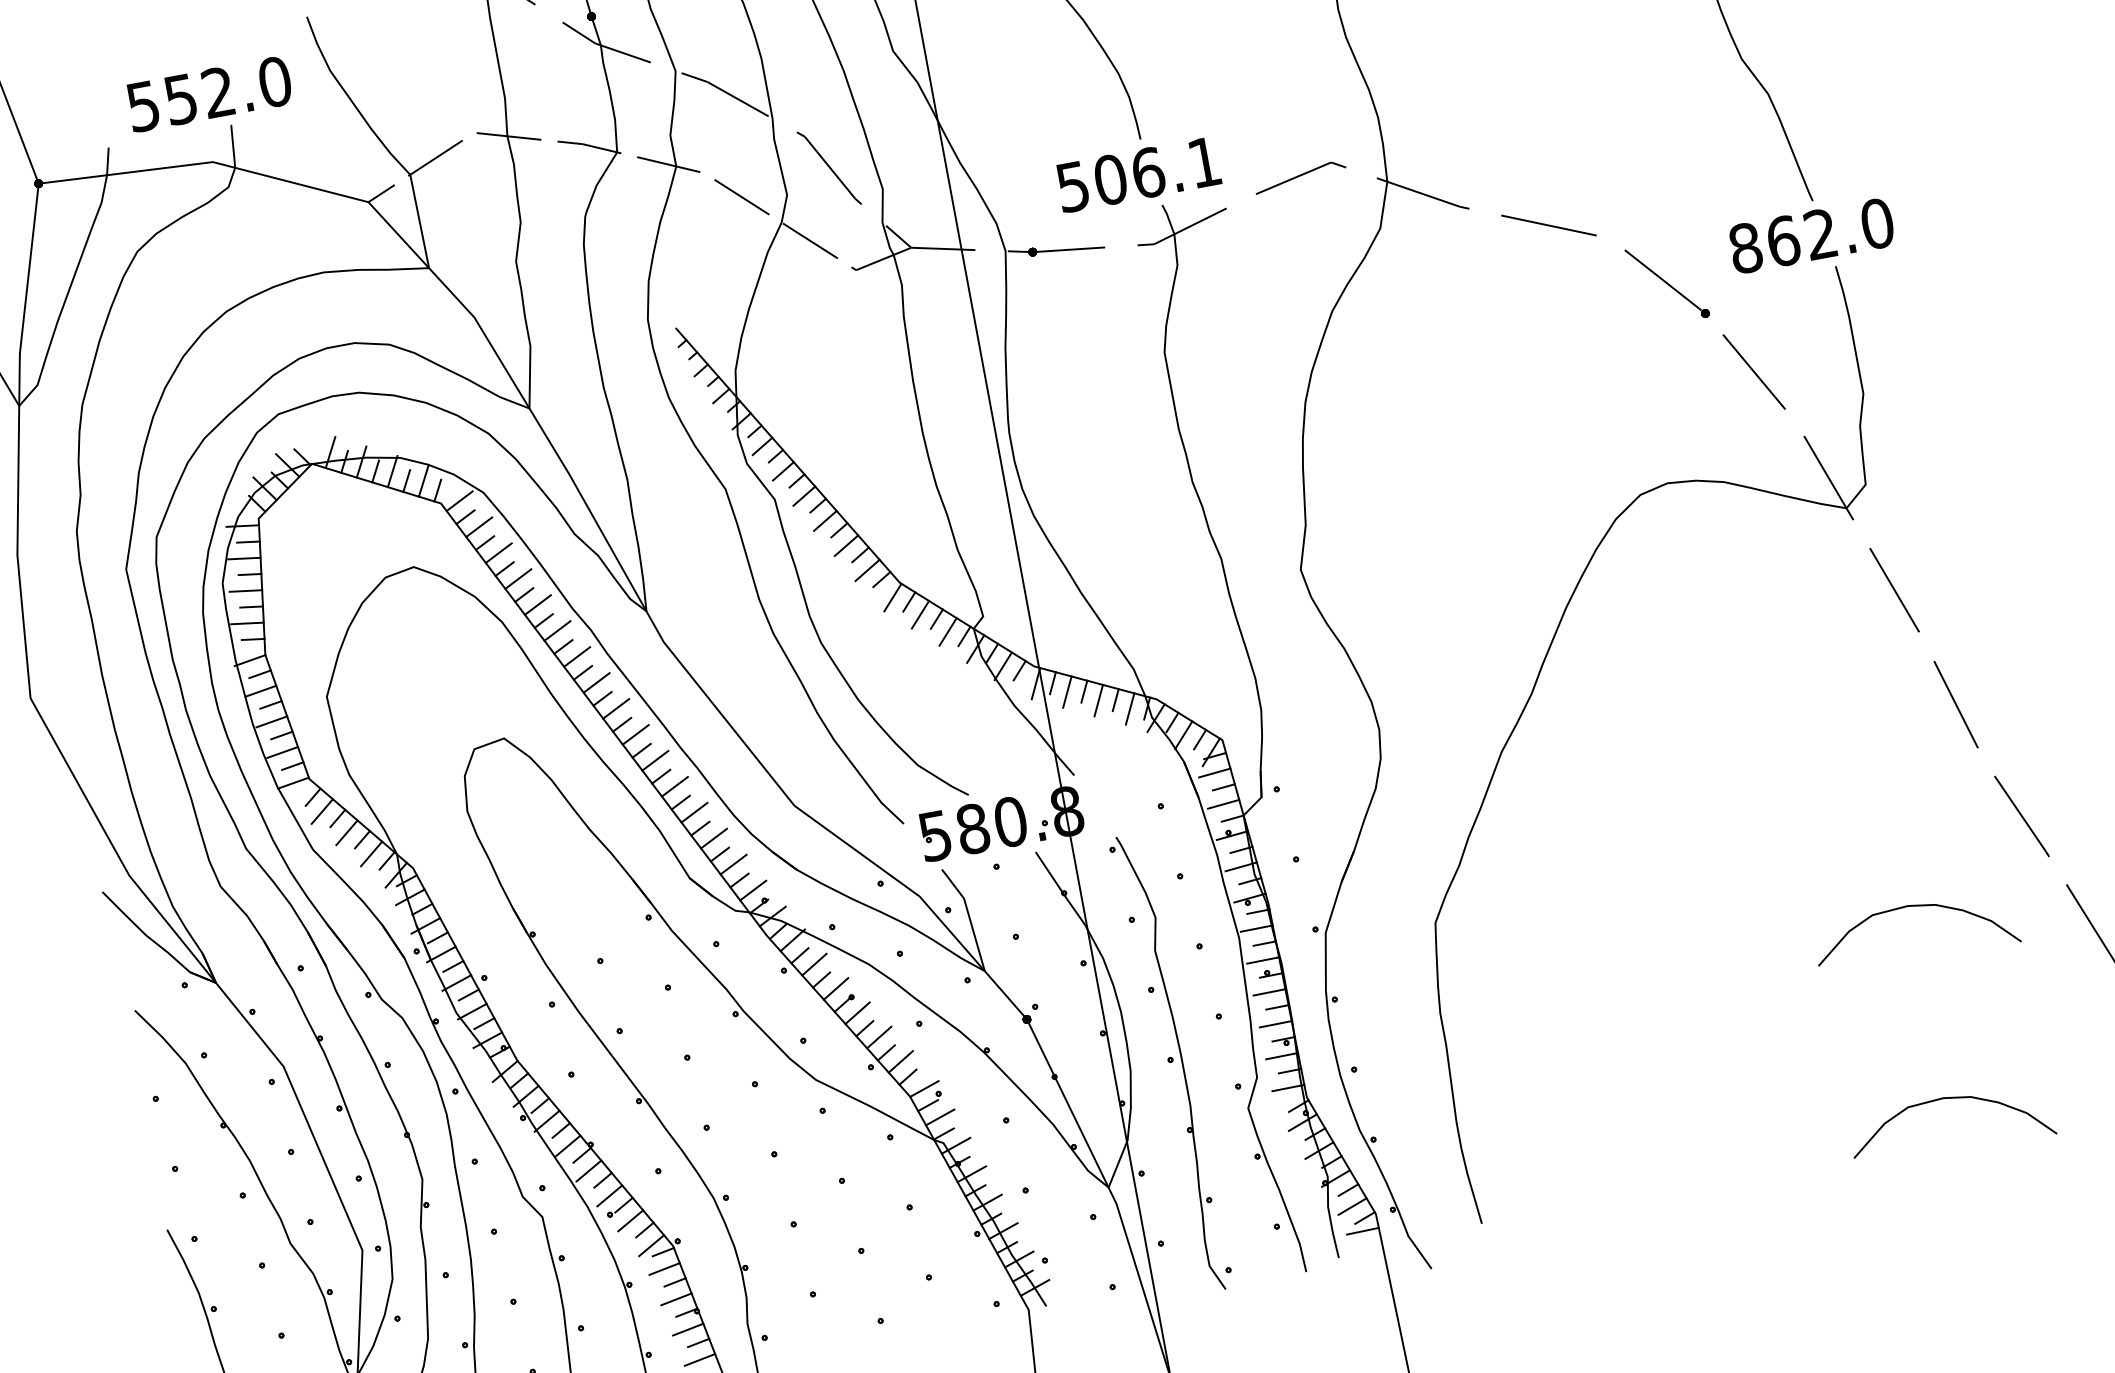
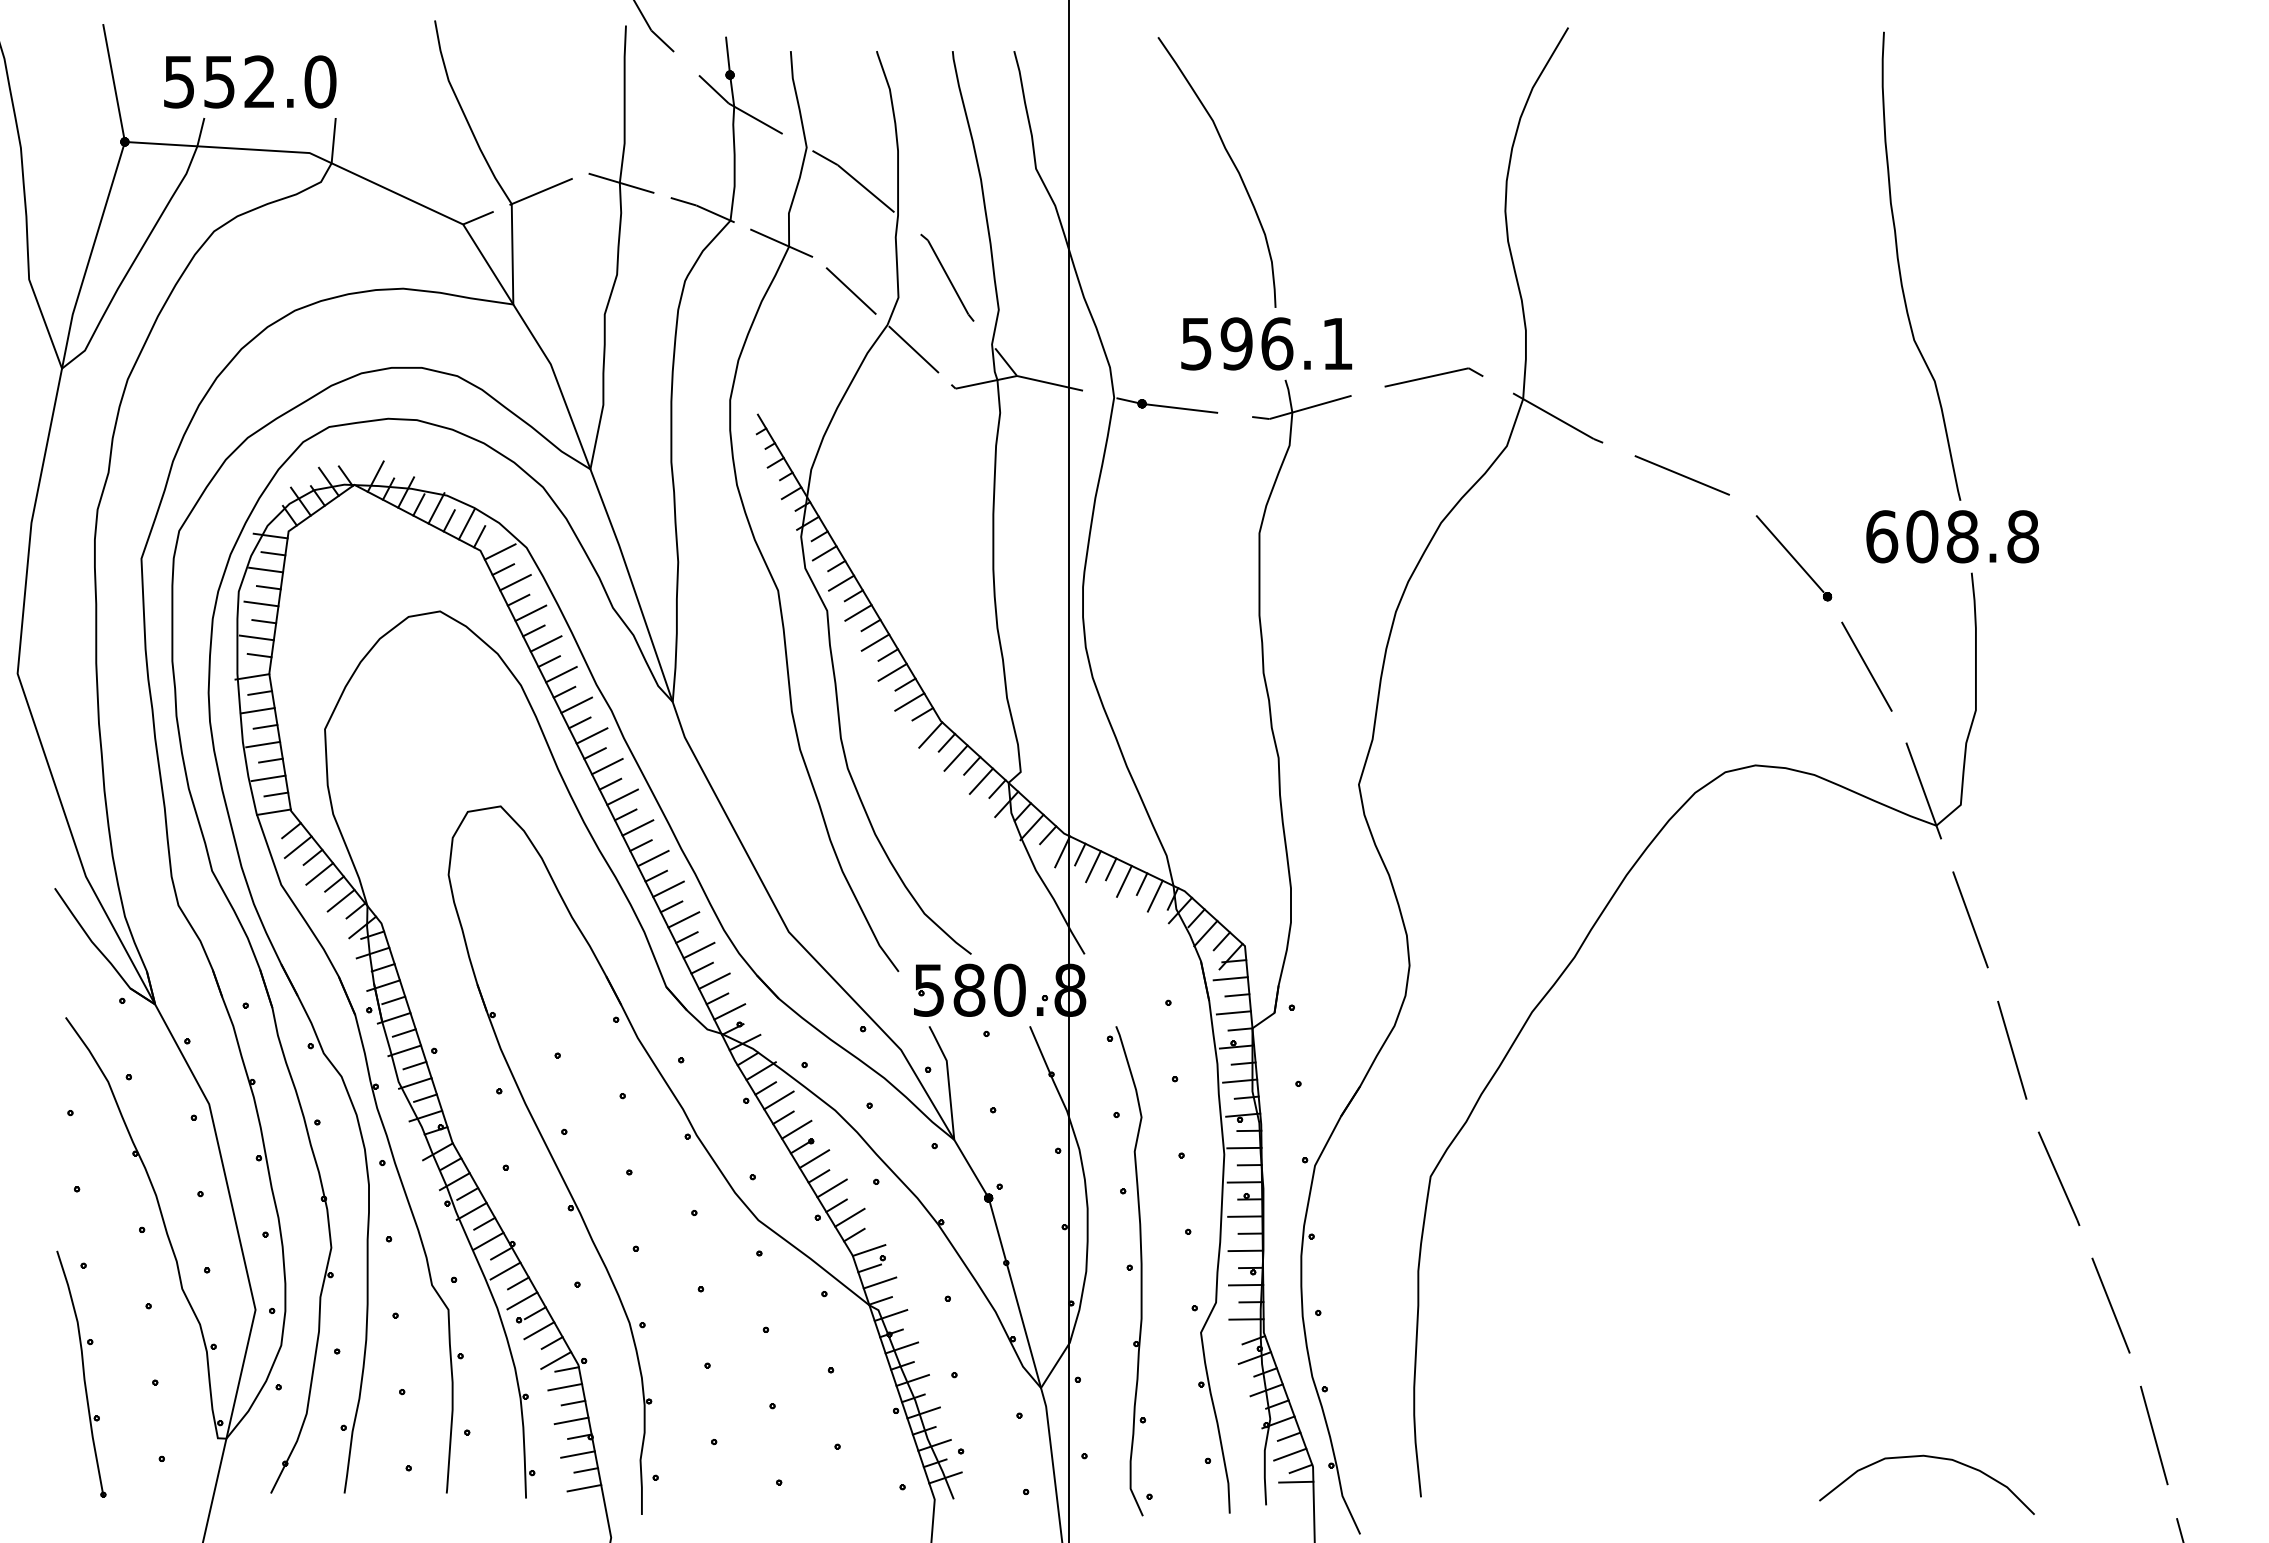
text: (209, 93) -> (250, 81), moved
text: (1110, 179) -> (1236, 343), 506.1 -> 596.1
text: (1811, 235) -> (1952, 536), 862.0 -> 608.8
curve: (1917, 906) -> (1933, 1252), removed

